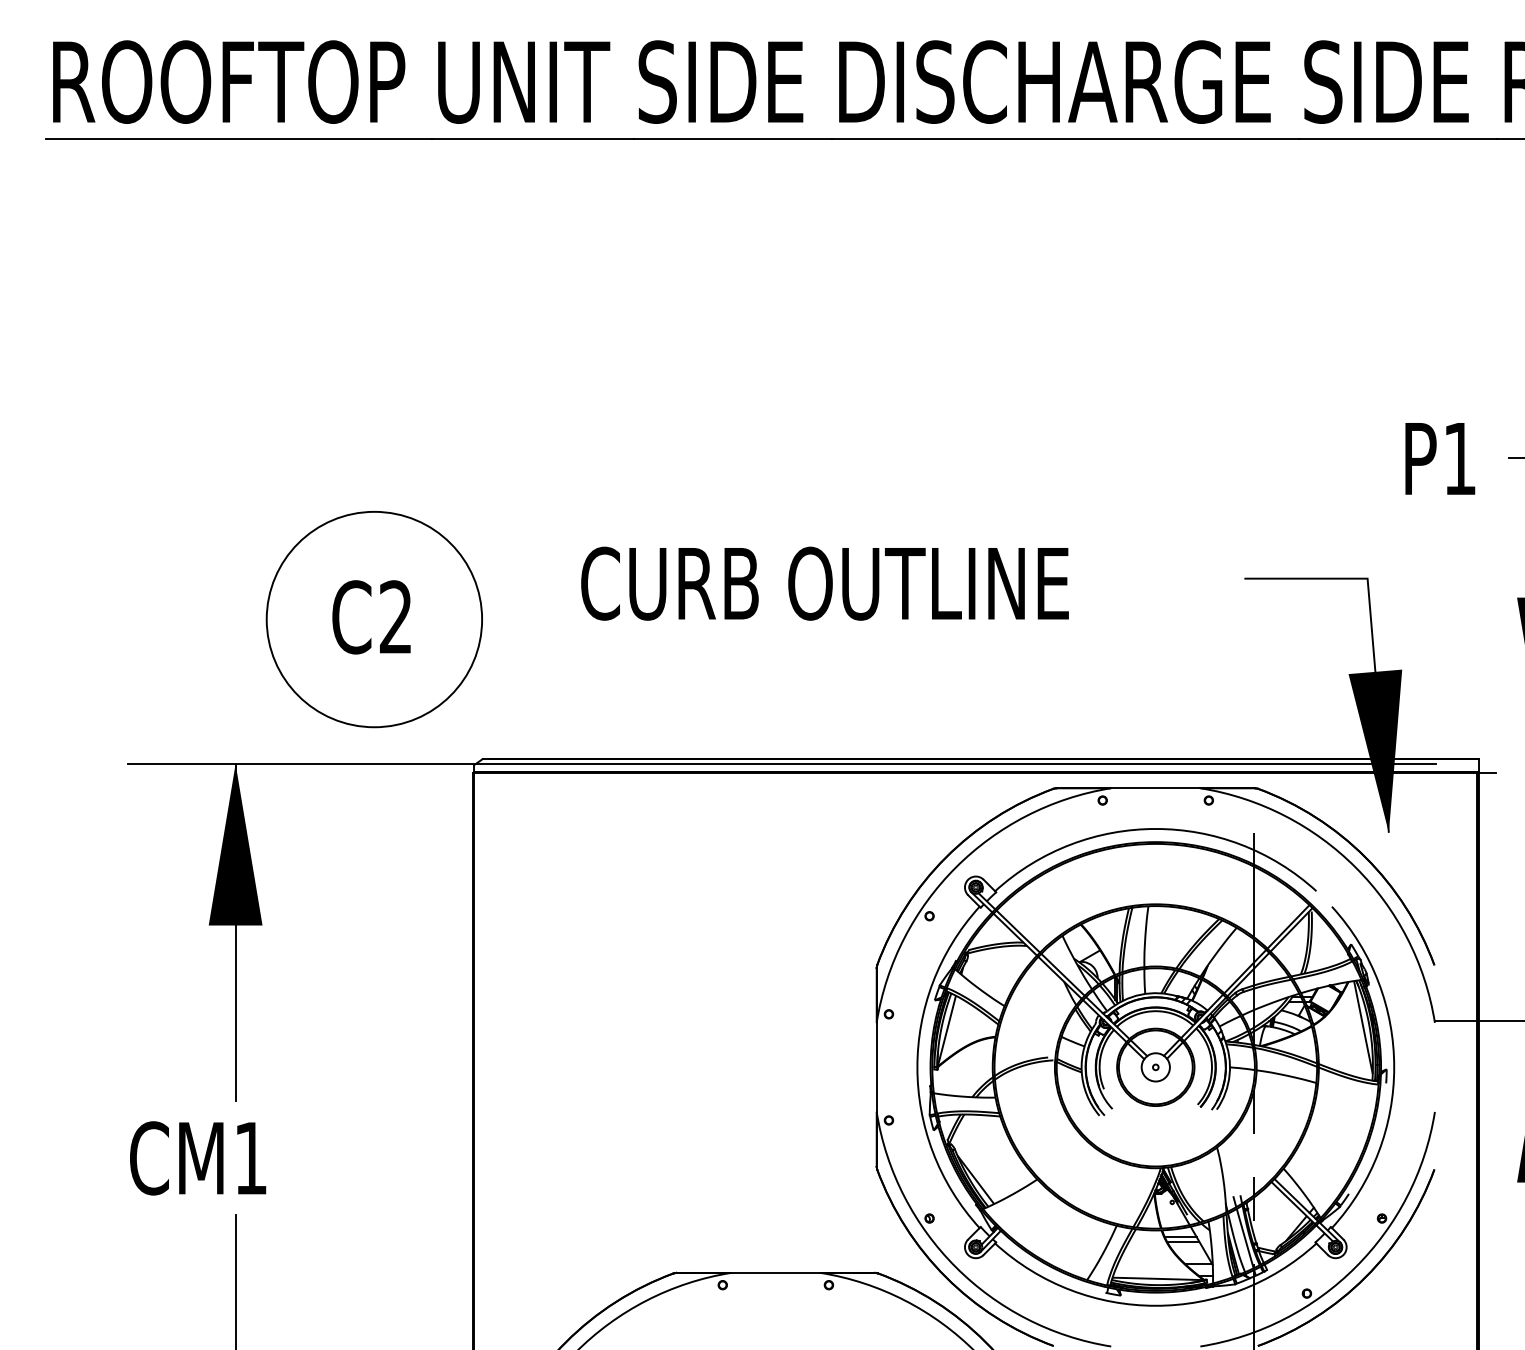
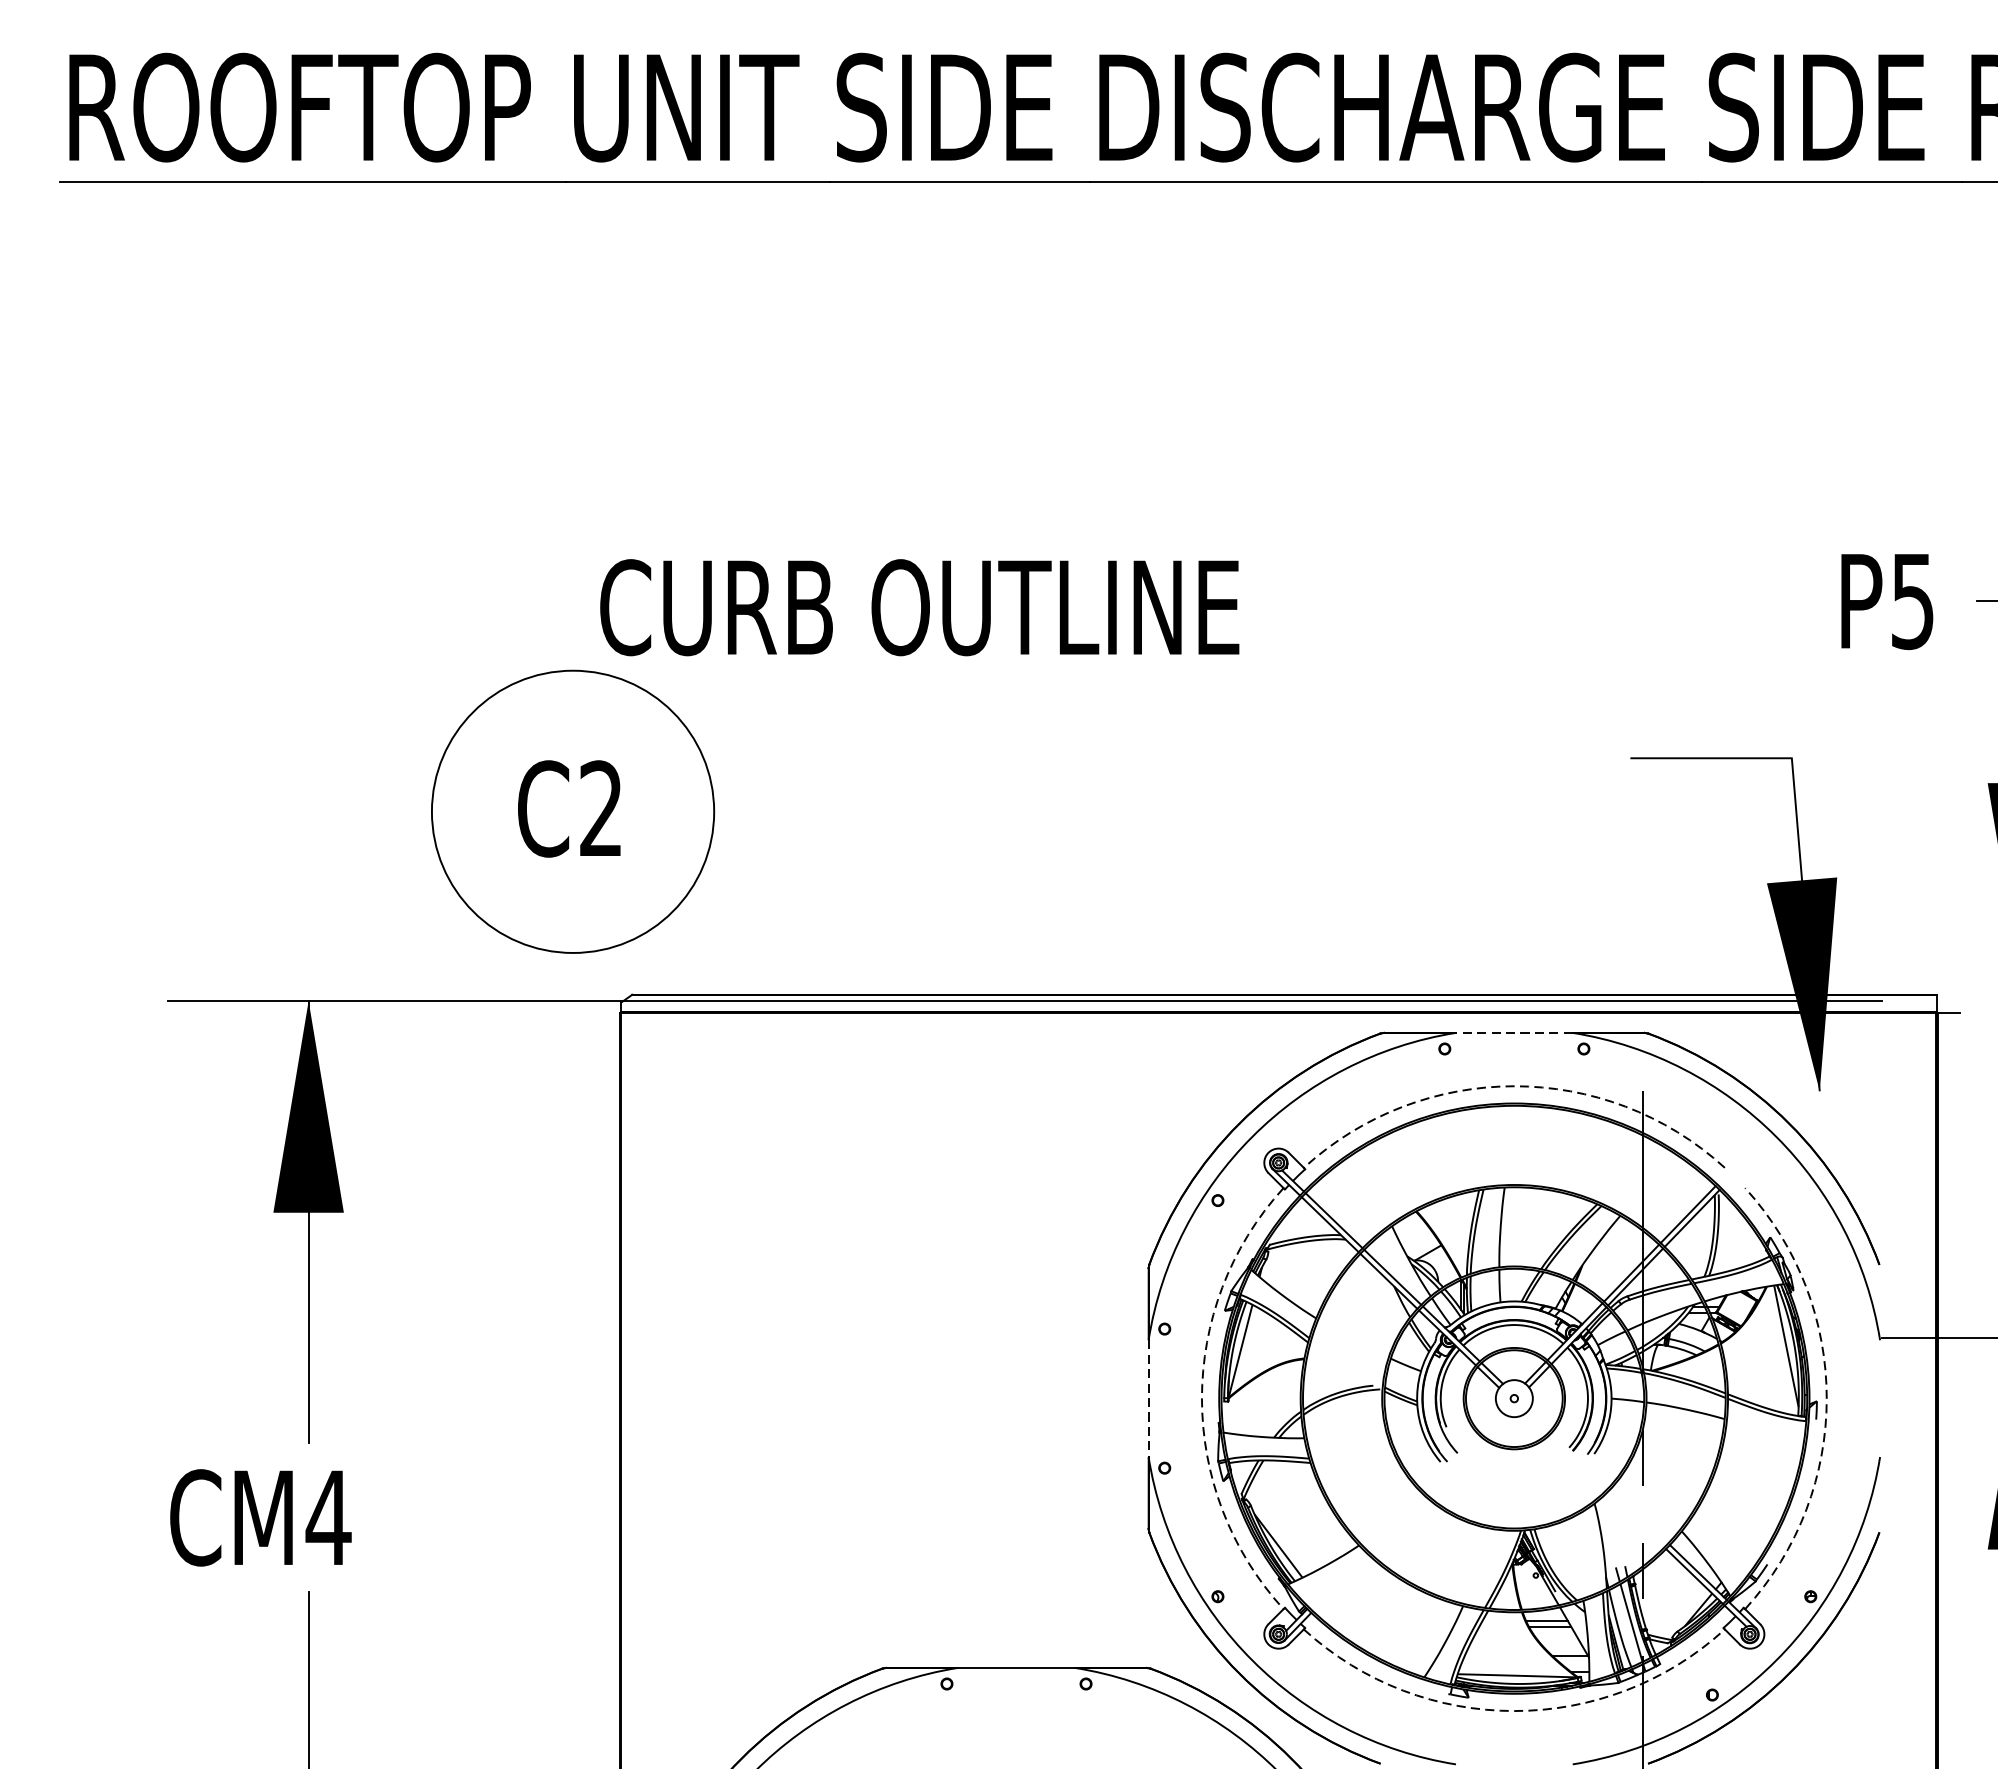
text: (1459, 459) -> (1912, 602), P1 -> P5
text: (824, 583) -> (919, 607), moved
part: (373, 619) -> (571, 811), moved
line: (1155, 788) -> (1513, 1033), solid -> dashed
arc: (1155, 828) -> (1513, 1085), solid -> dashed
line: (876, 1067) -> (1148, 1398), solid -> dashed
arc: (917, 1067) -> (1202, 1398), solid -> dashed
arc: (1394, 1067) -> (1827, 1398), solid -> dashed
text: (250, 1158) -> (328, 1518), CM1 -> CM4
arc: (1155, 1305) -> (1513, 1710), solid -> dashed

